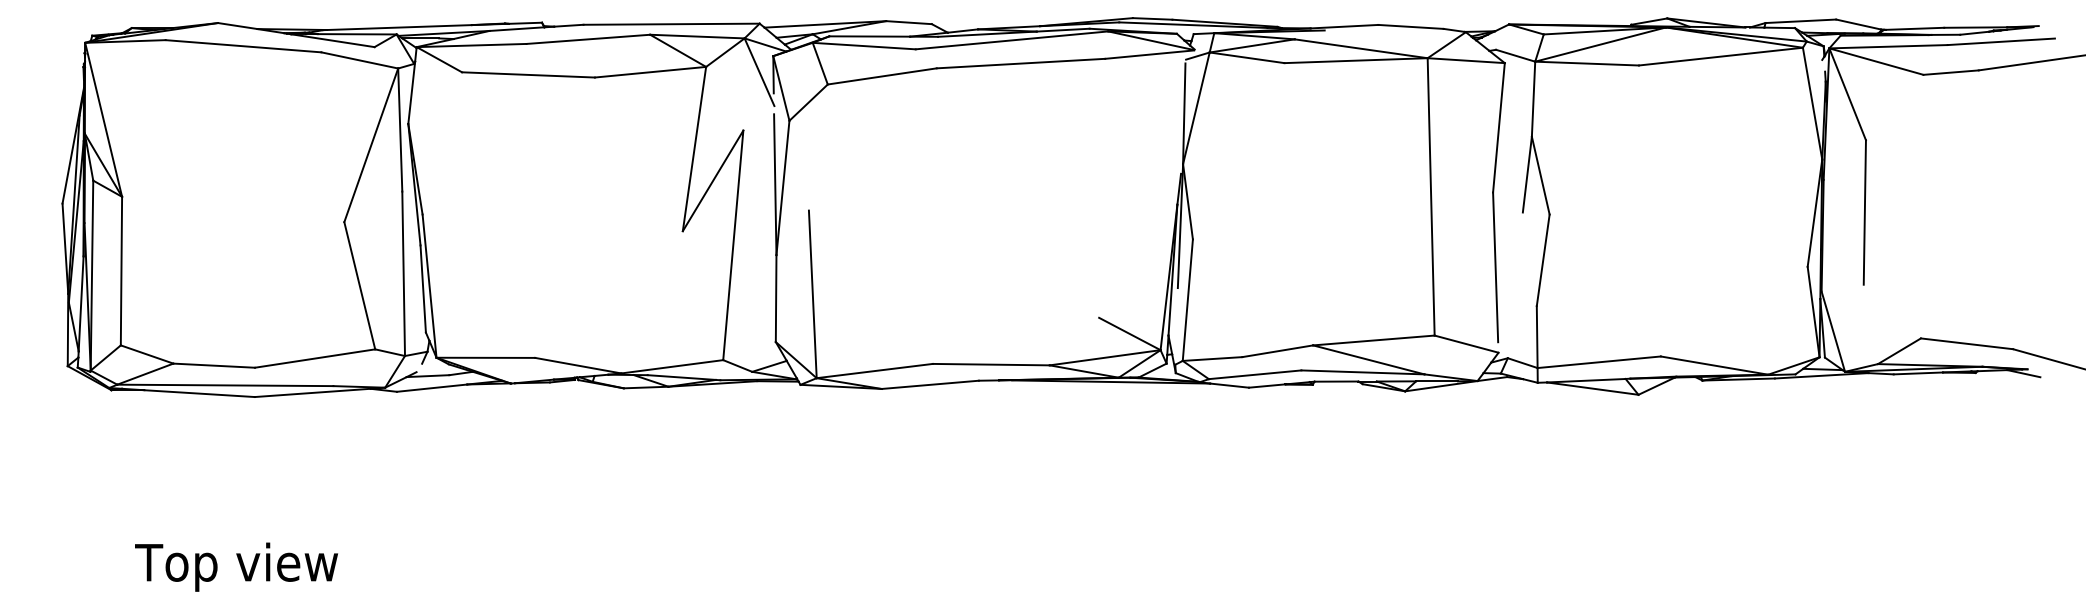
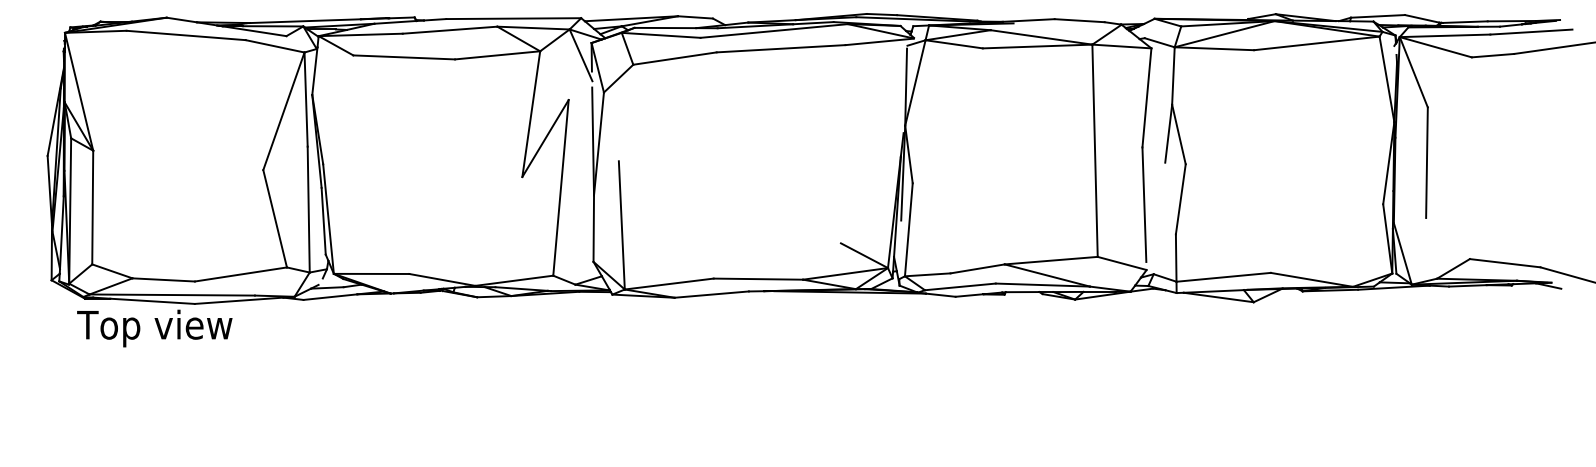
text: (236, 566) -> (154, 328), moved

